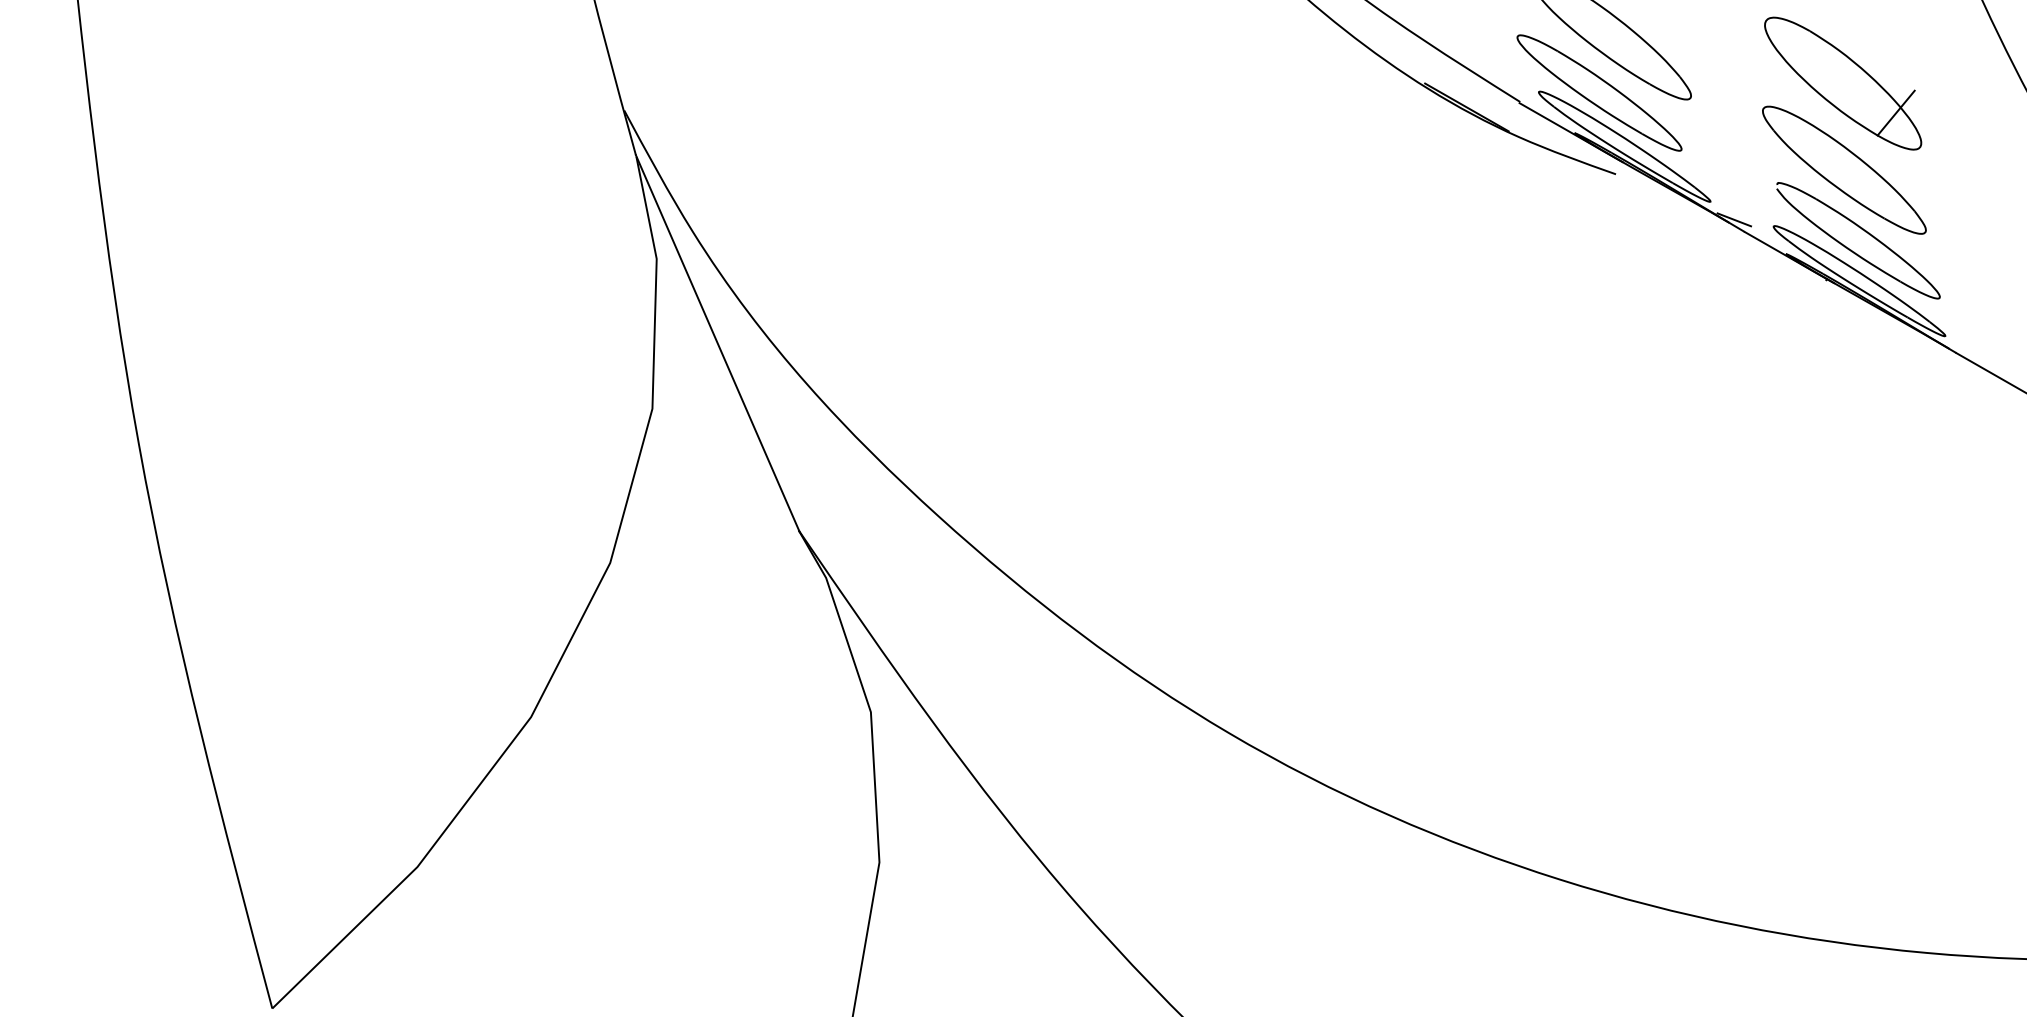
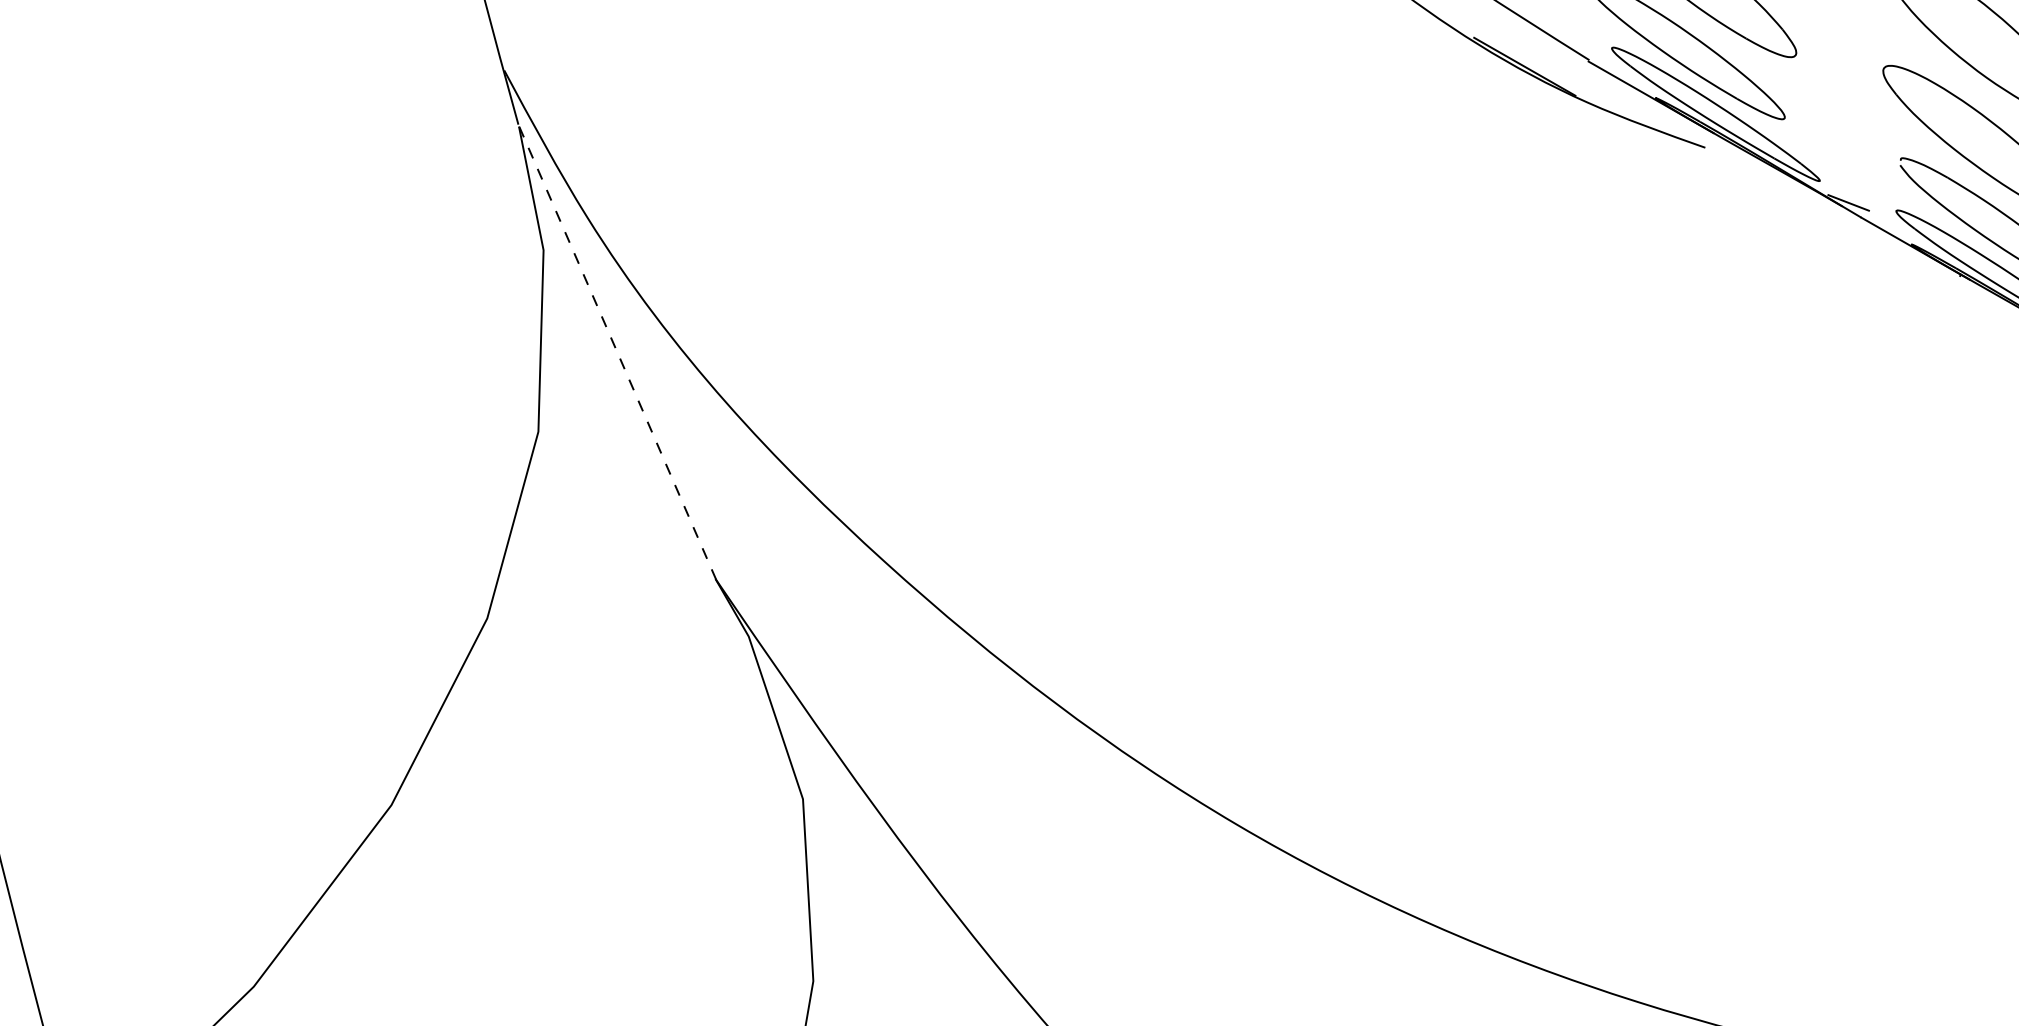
line: (717, 343) -> (617, 352), solid -> dashed

